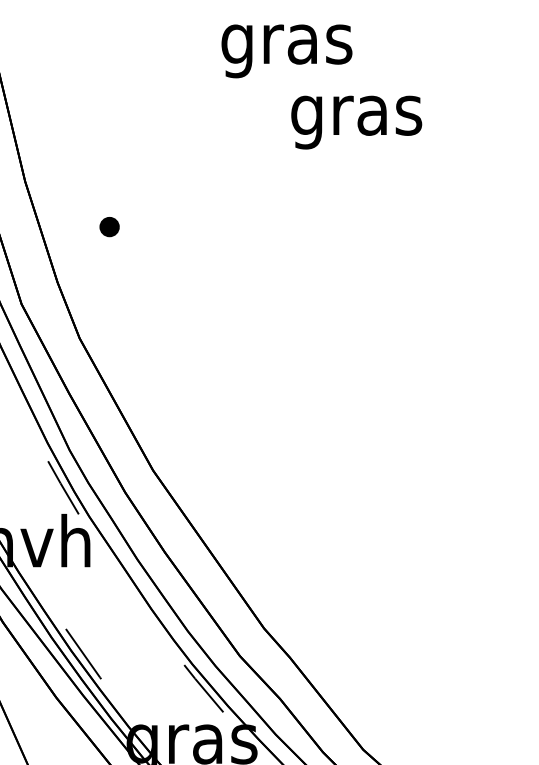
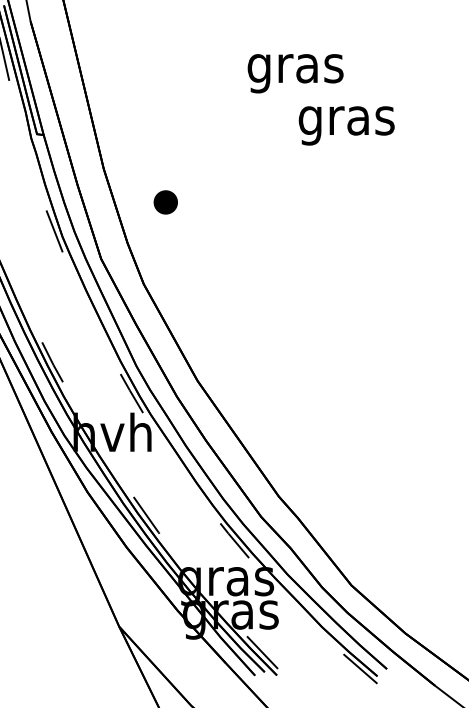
part: (109, 227) -> (165, 202), size x1.67

